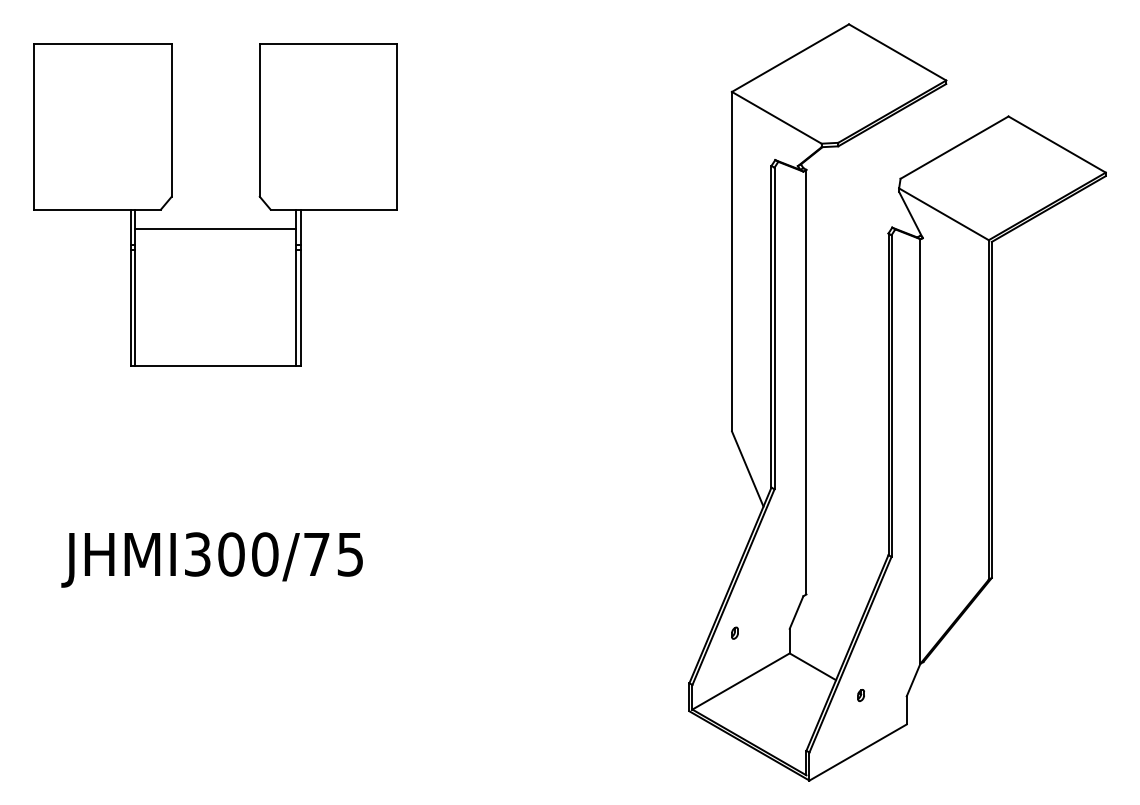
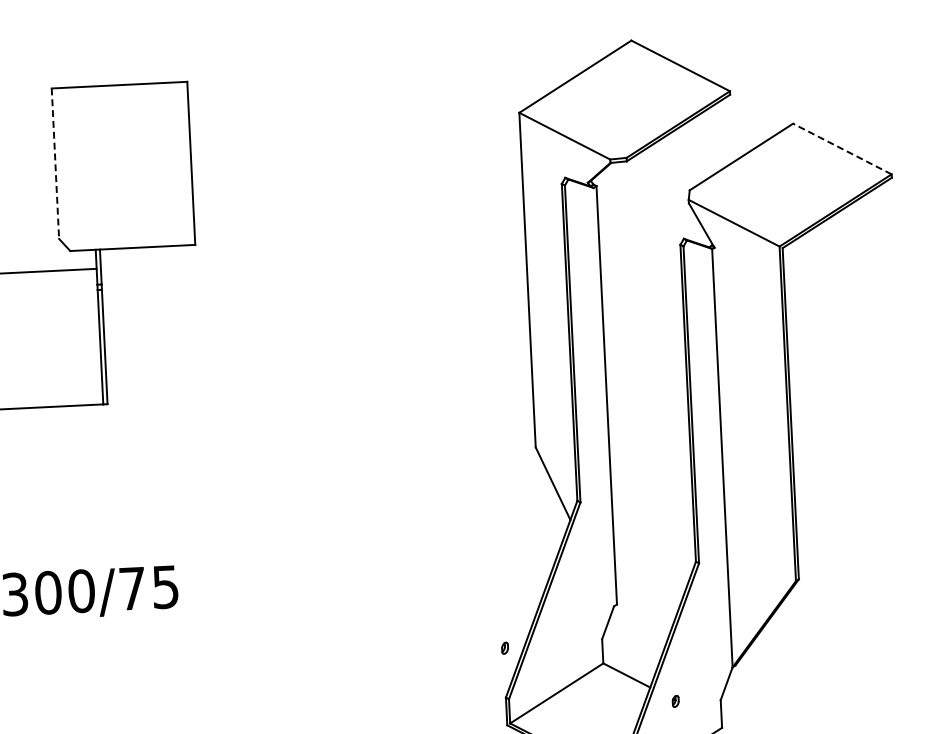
line: (259, 120) -> (55, 163), solid -> dashed
line: (1056, 144) -> (841, 149), solid -> dashed
part: (734, 632) -> (504, 647), moved

